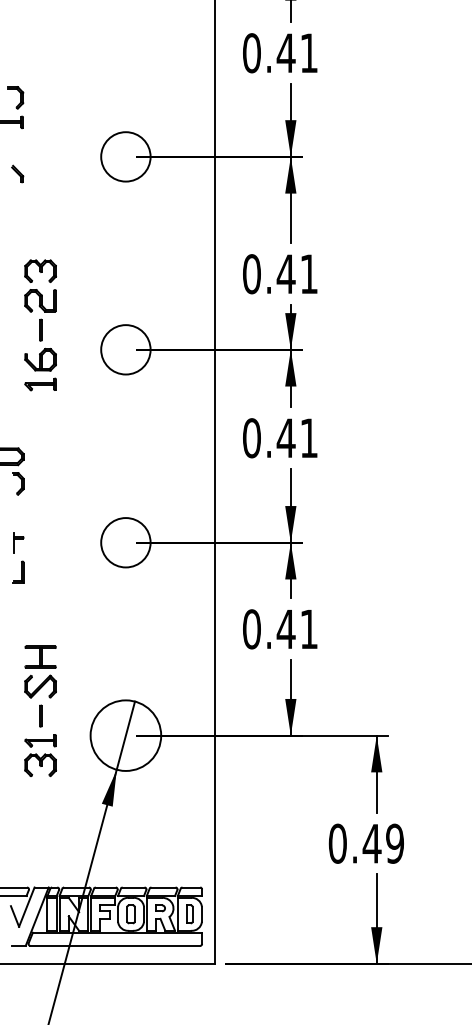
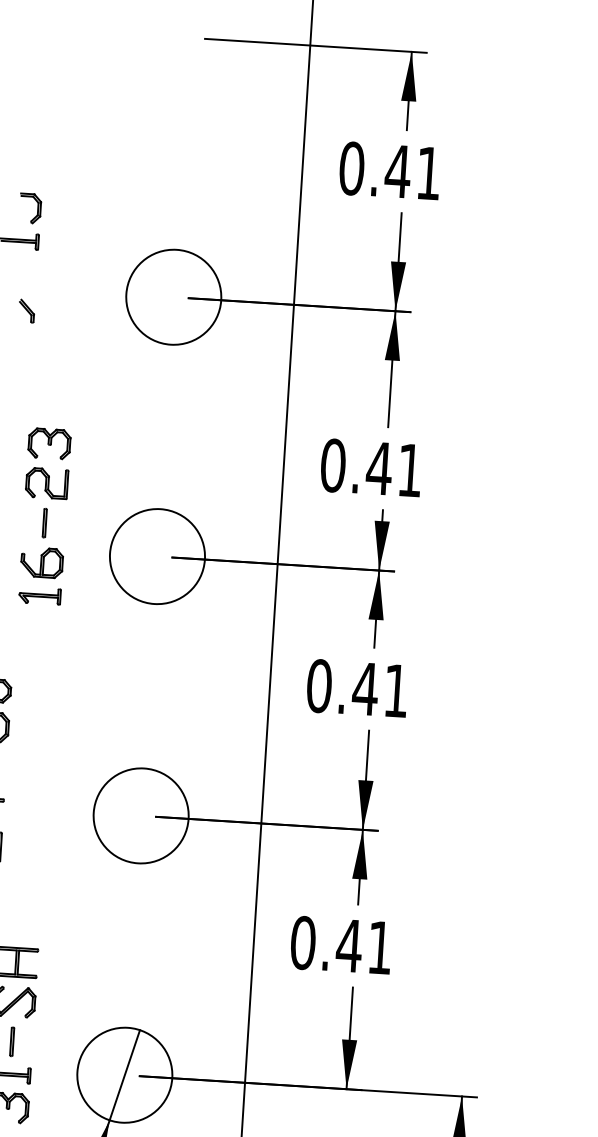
circle: (125, 156) -> (173, 296), size x1.43
circle: (125, 349) -> (156, 556), size x1.43
circle: (125, 542) -> (140, 815), size x1.43

